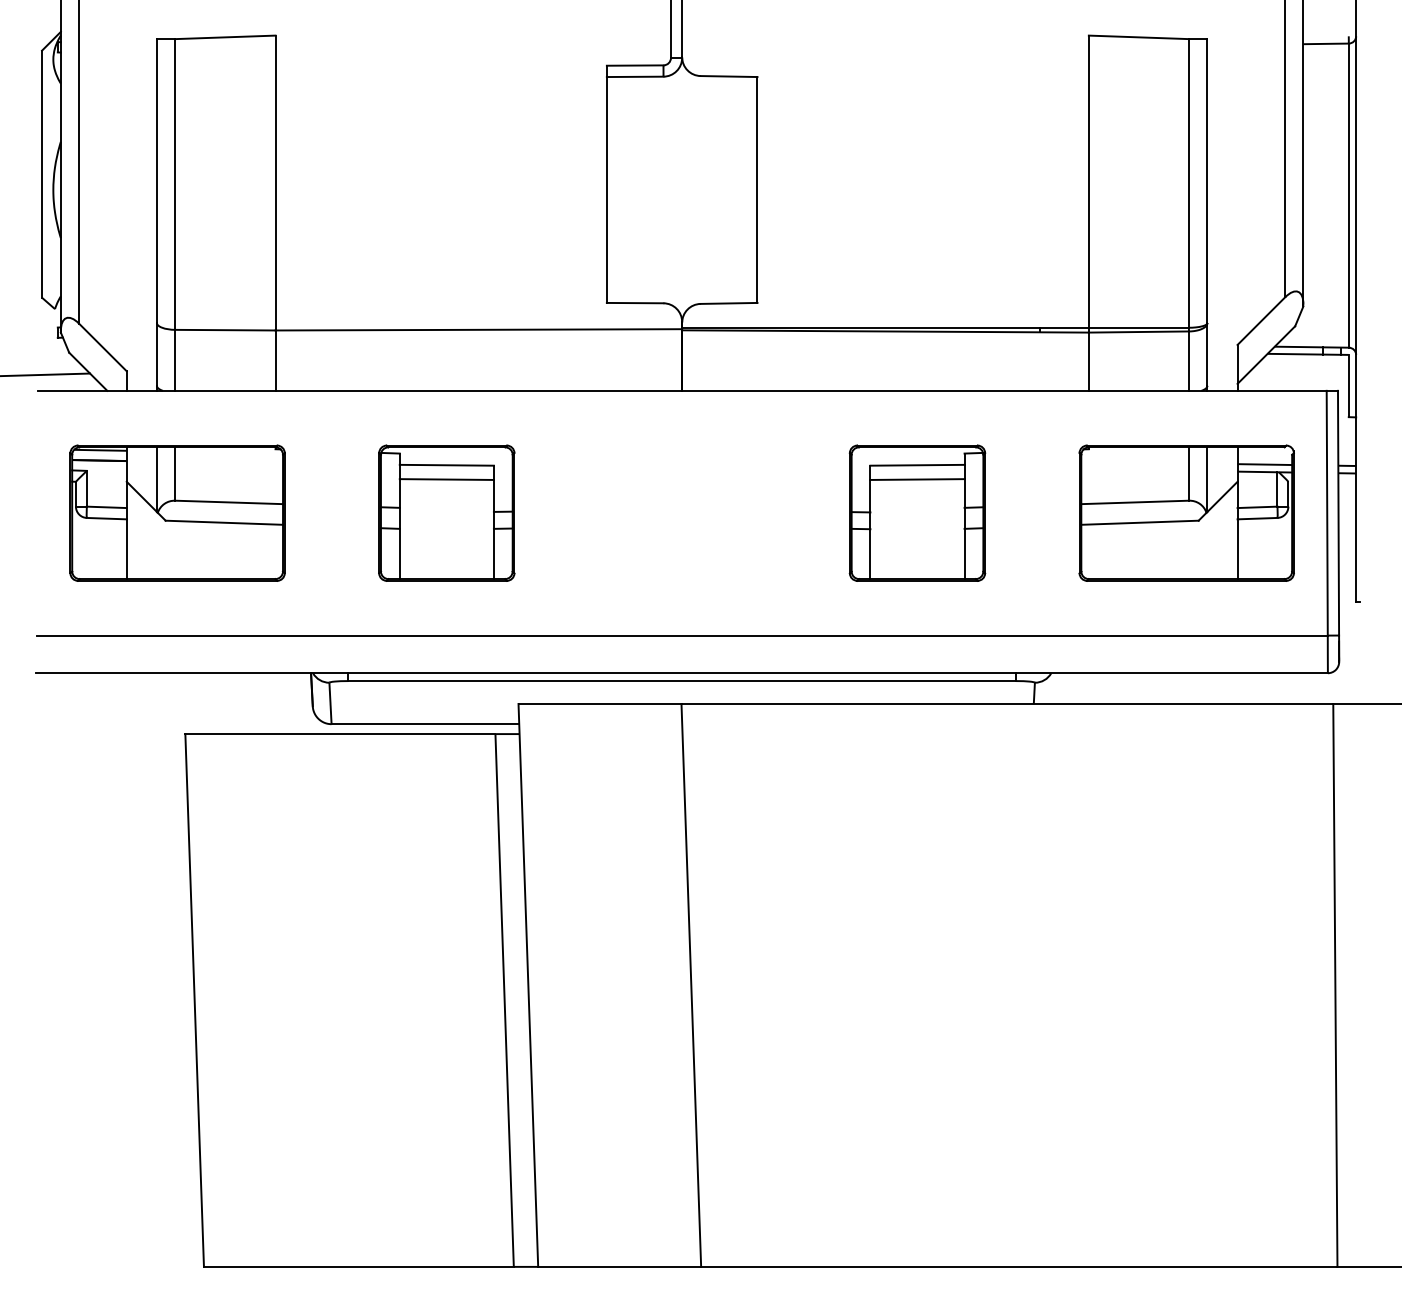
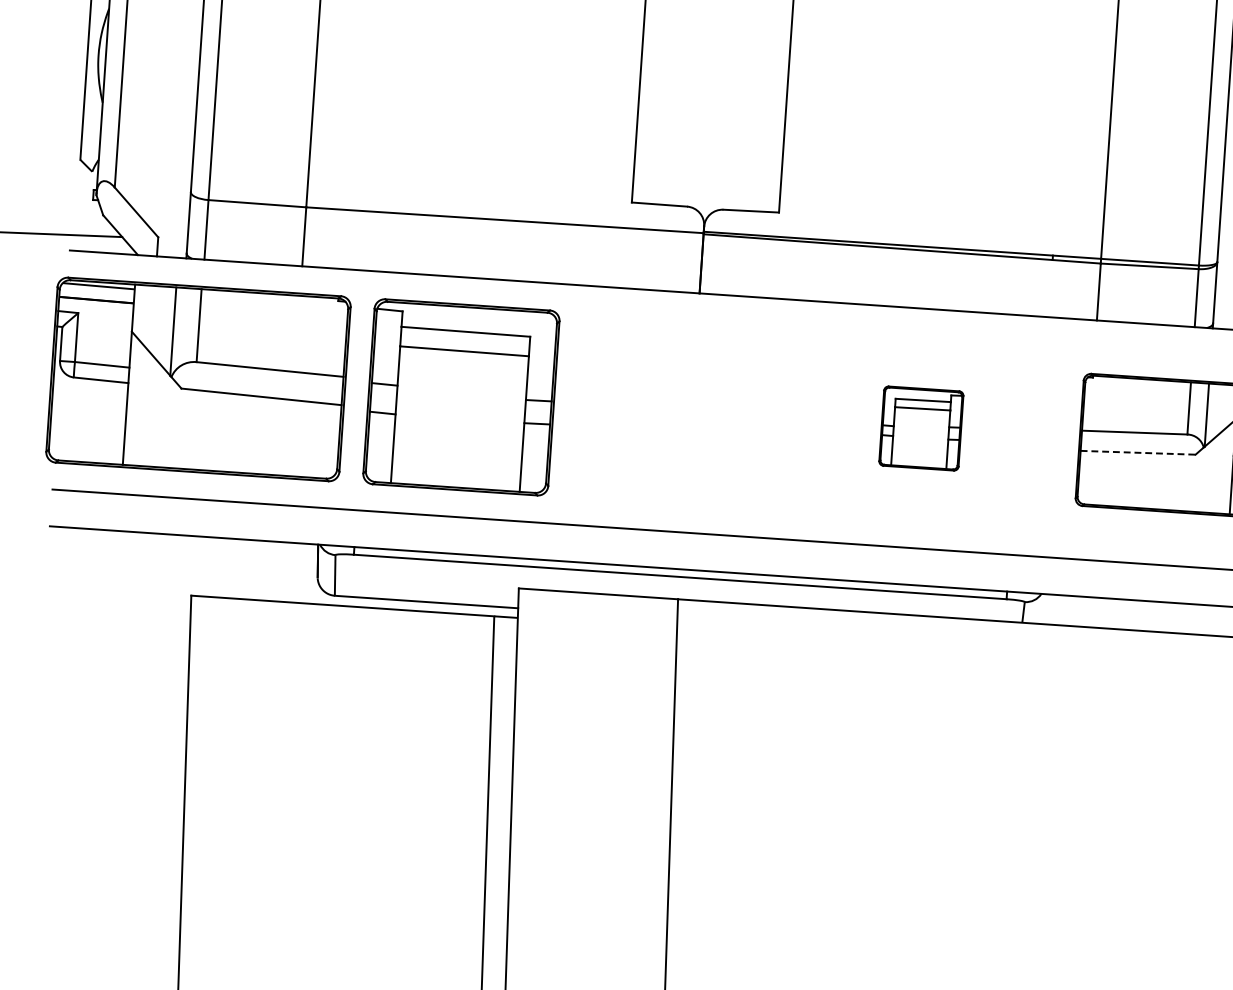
part: (177, 512) -> (198, 378), size x1.4
part: (446, 512) -> (461, 396), size x1.4
part: (917, 512) -> (921, 427), size x0.6
line: (1140, 522) -> (1138, 452), solid -> dashed

